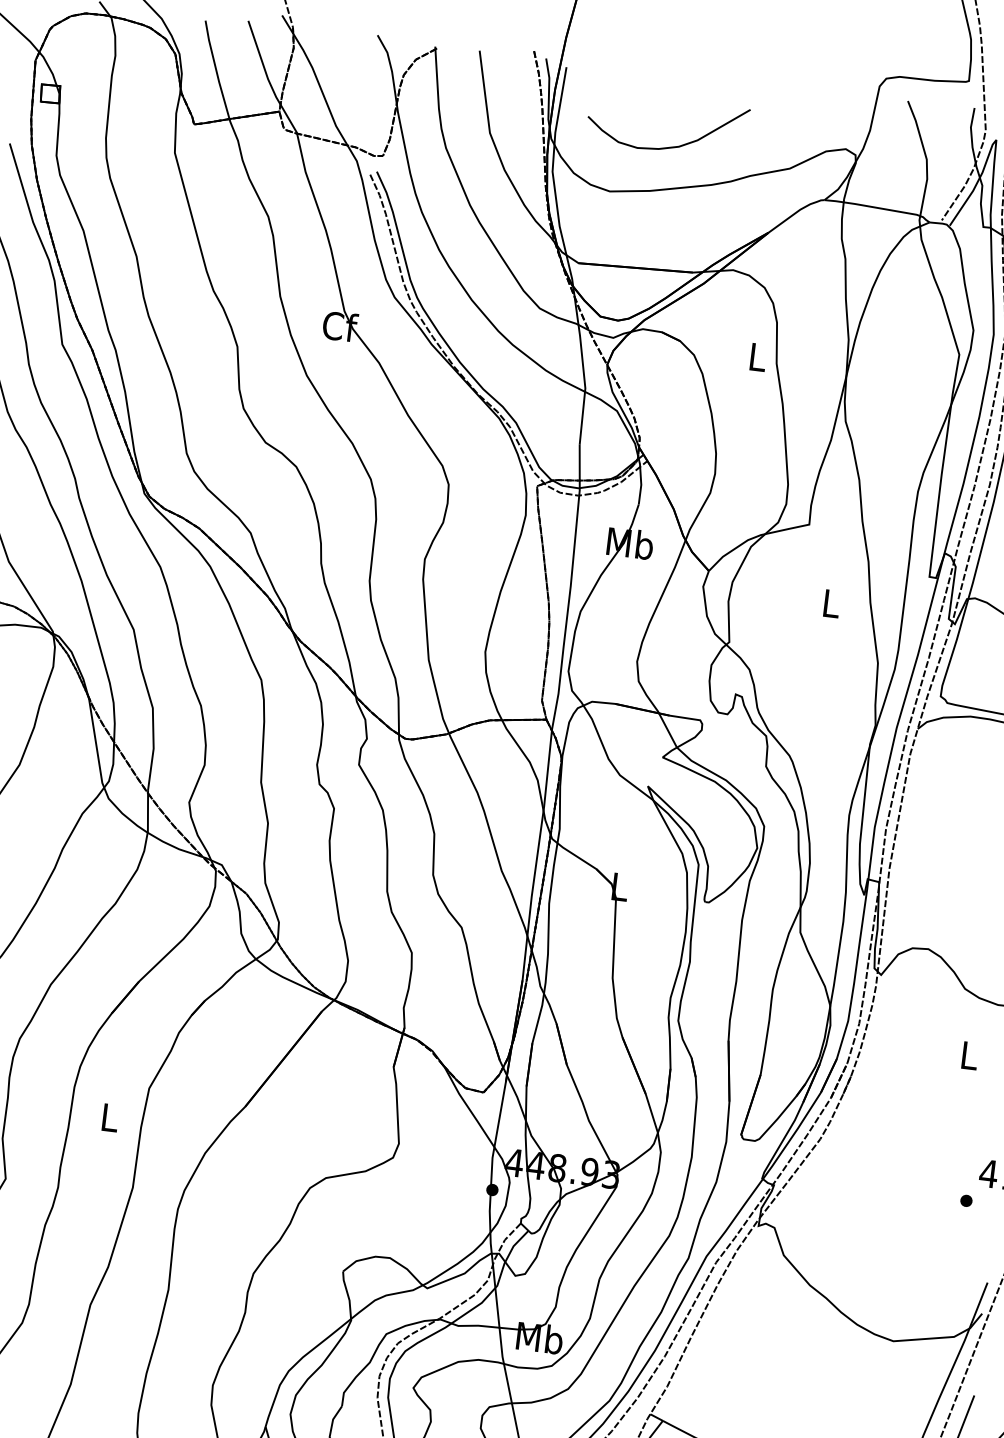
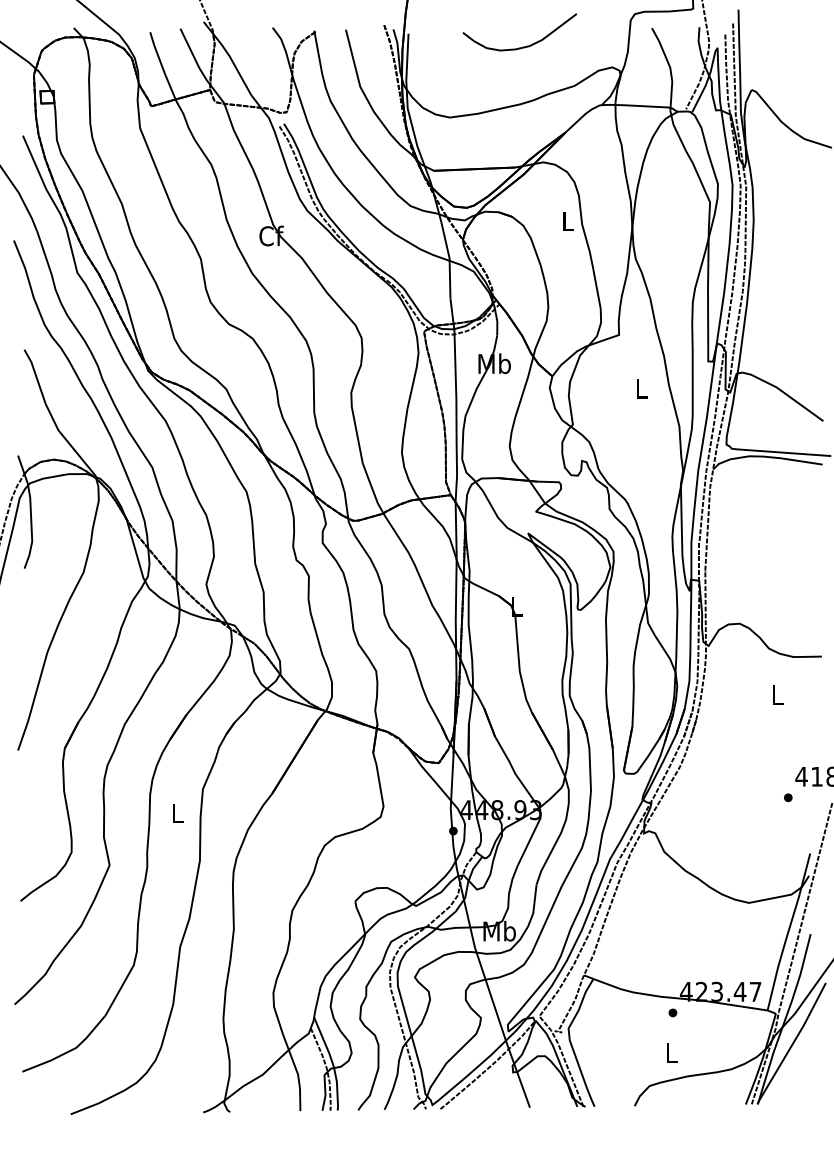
curve: (668, 146) -> (522, 46), moved

